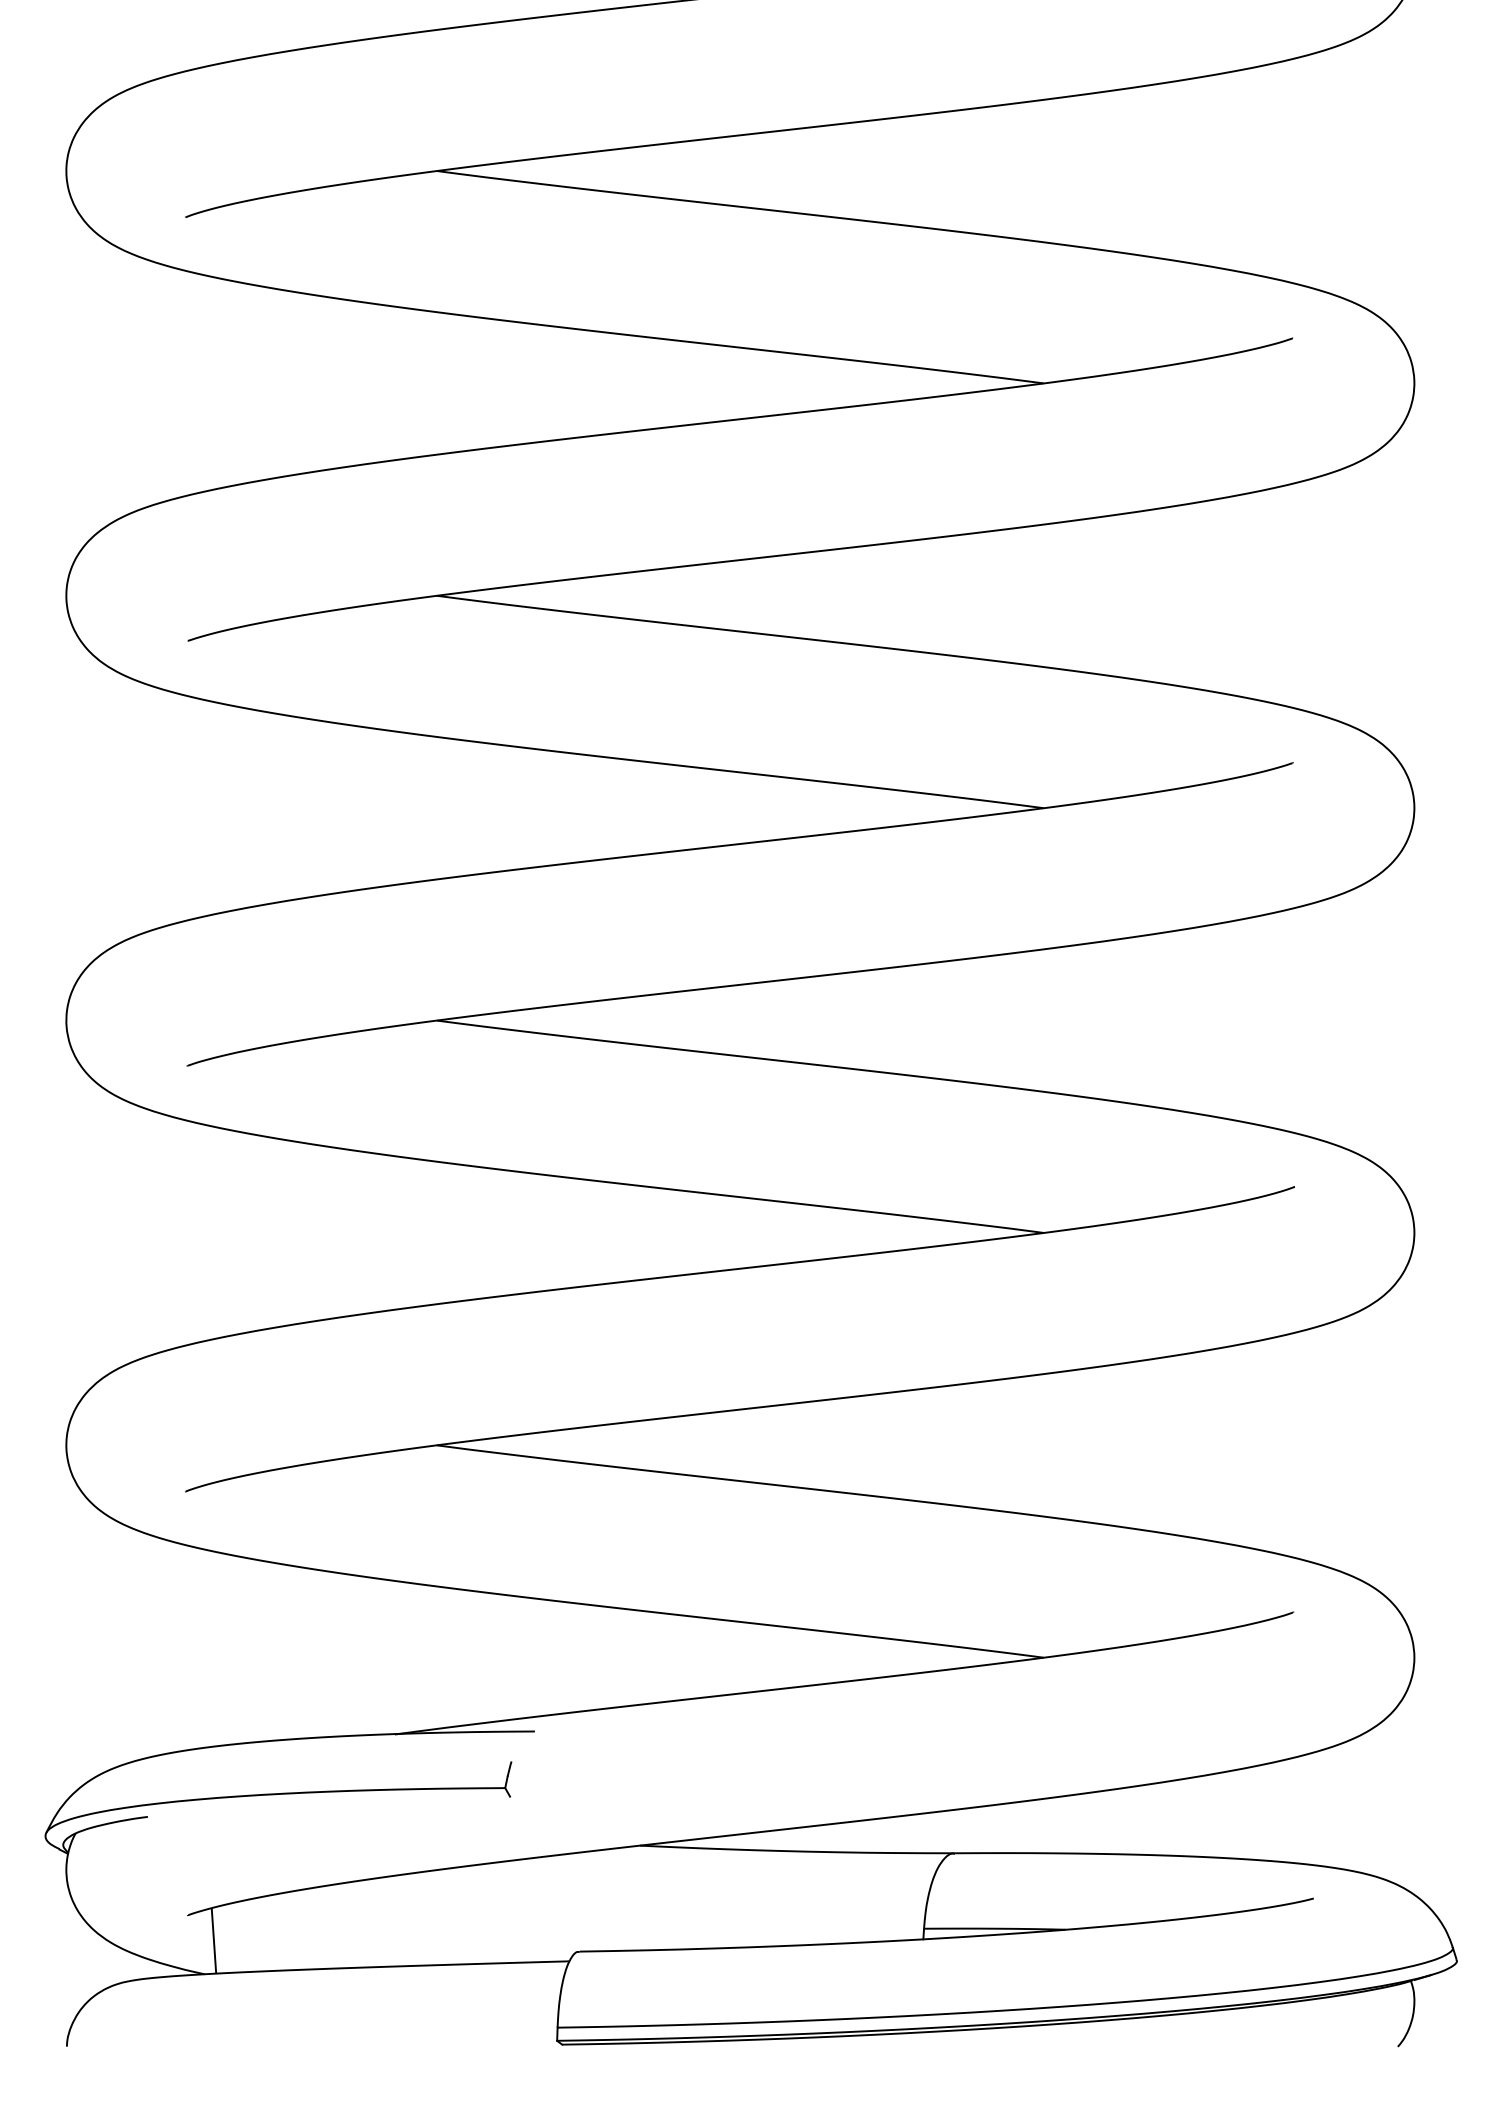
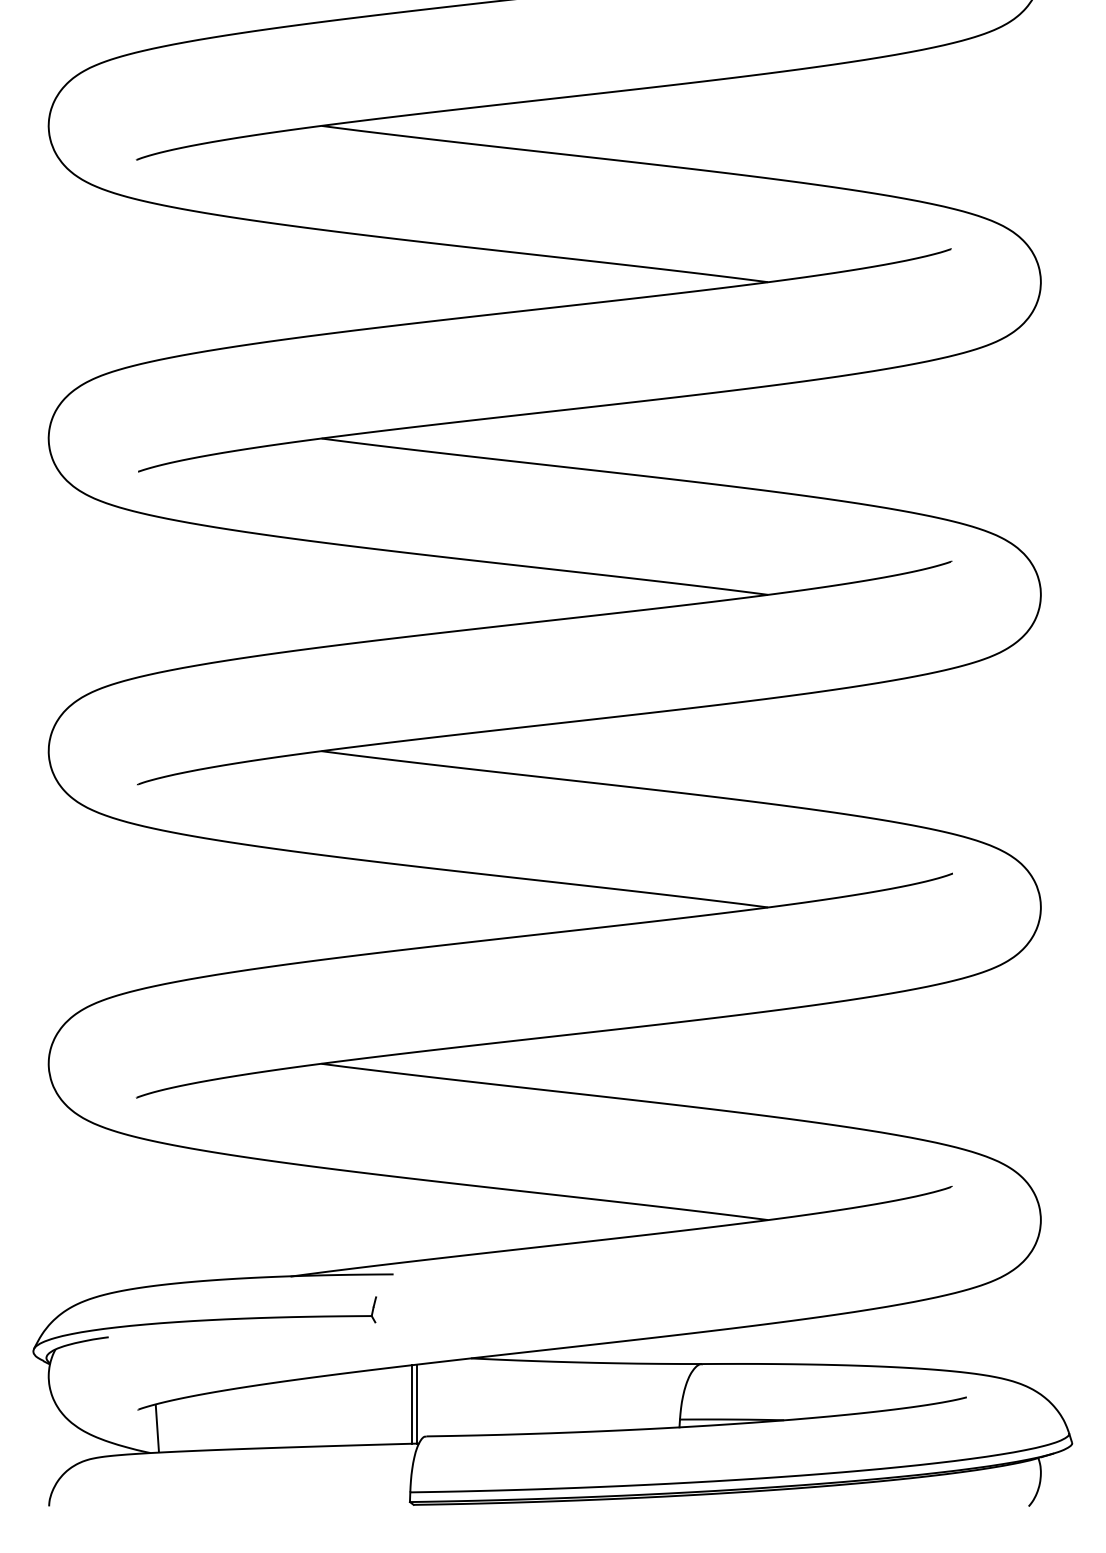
line: (560, 1907) -> (412, 1403), added
line: (567, 1907) -> (417, 1403), added

